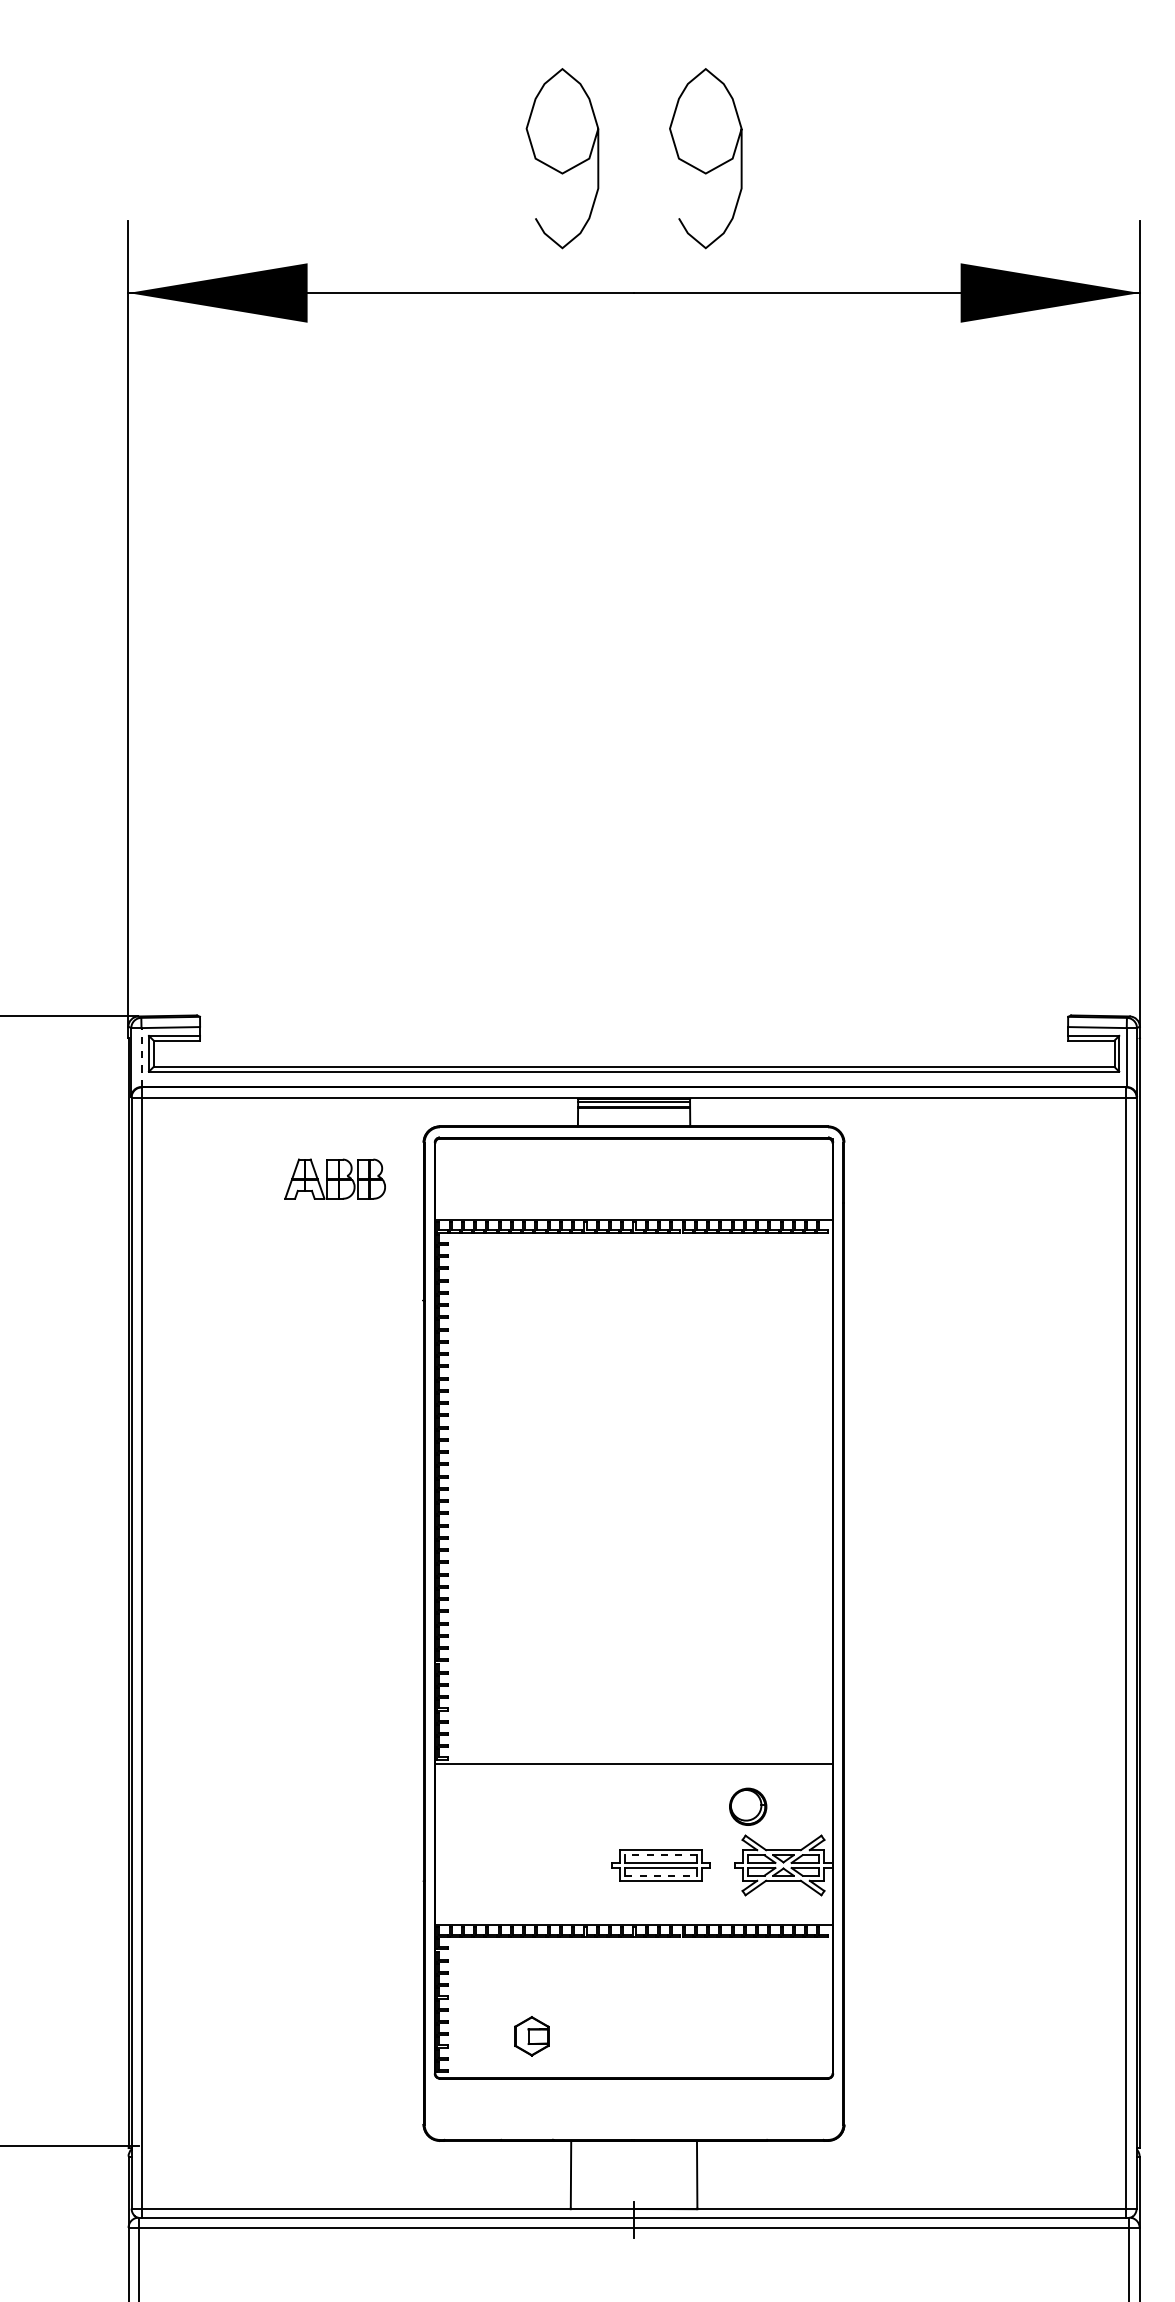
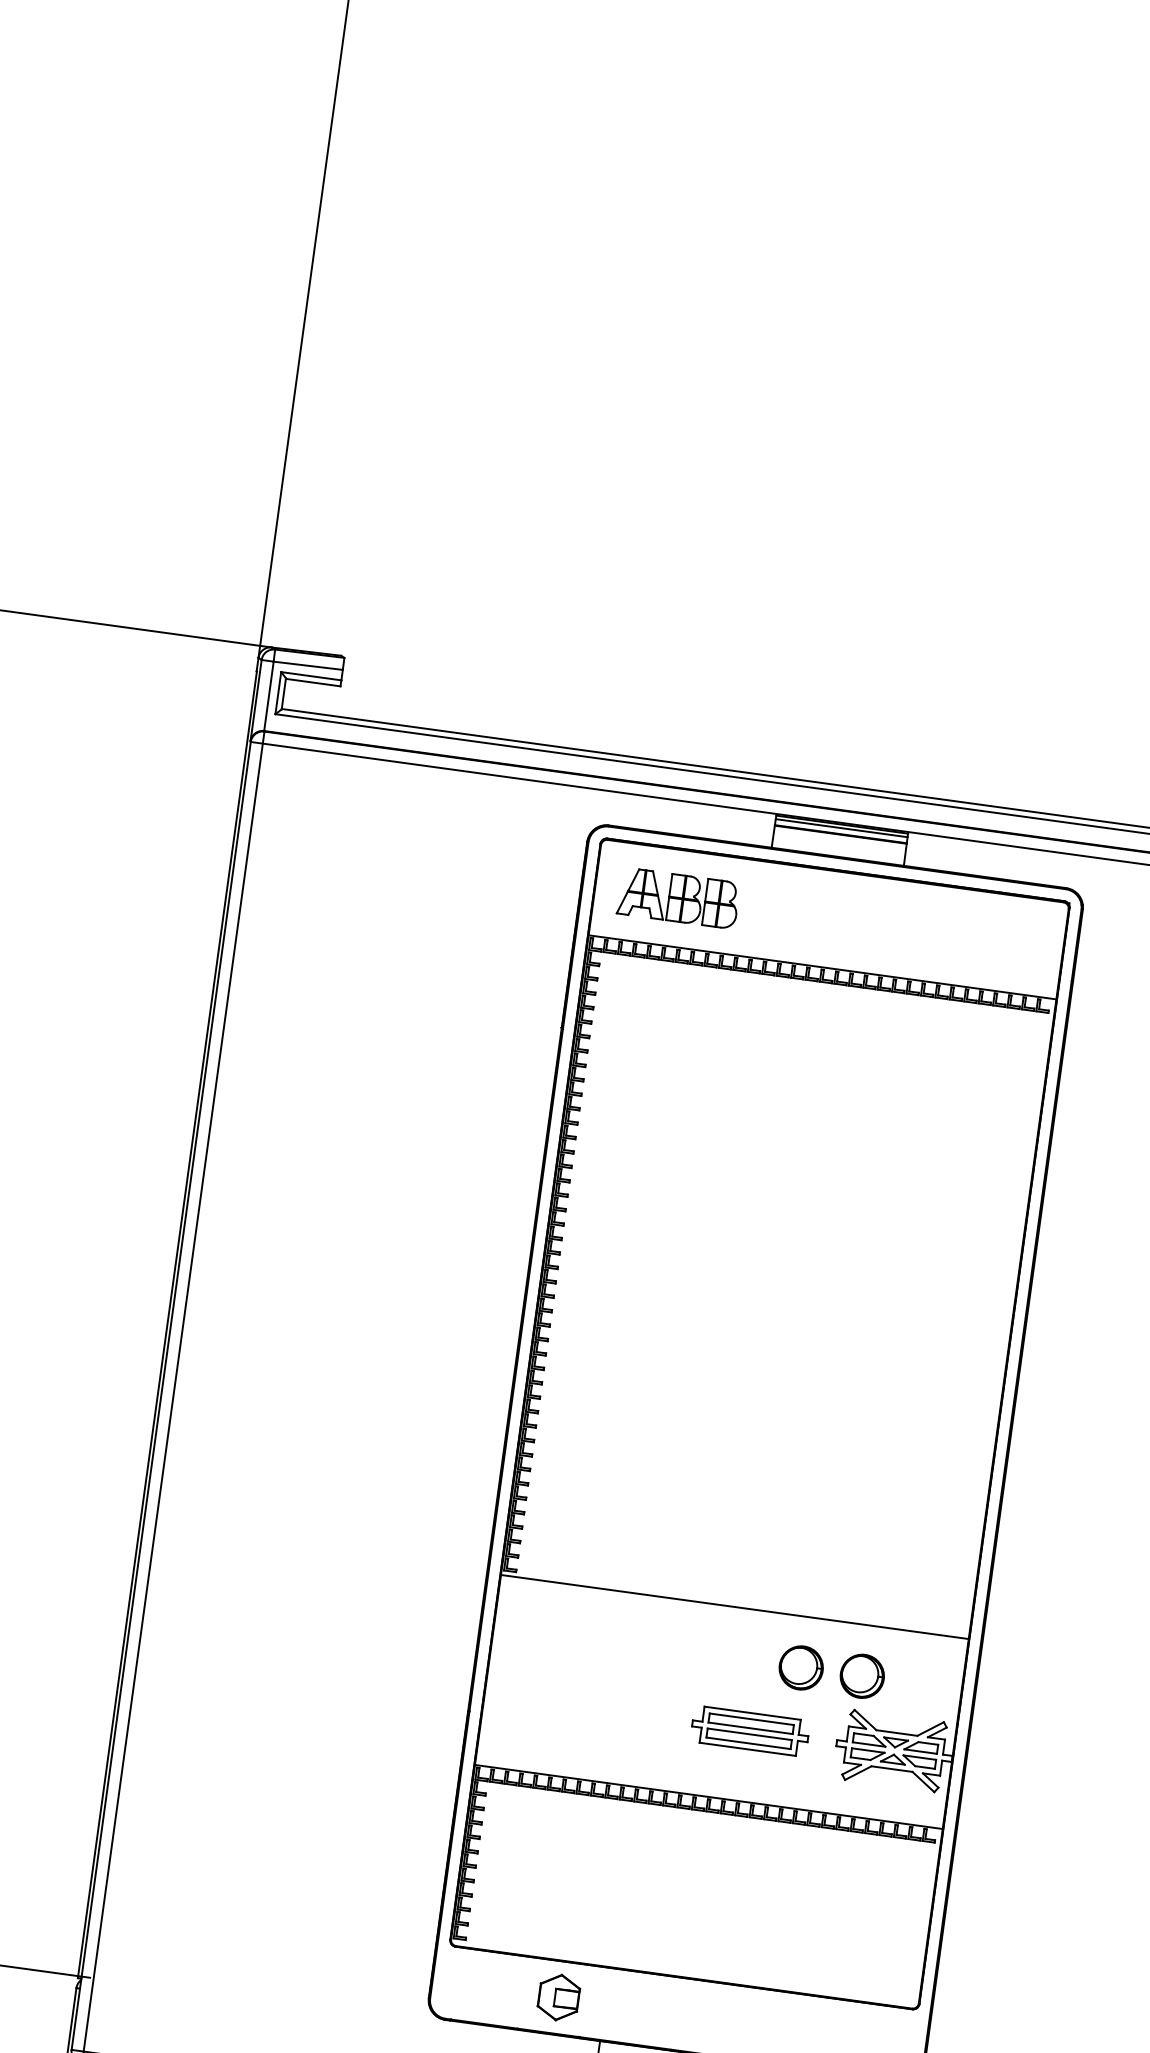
line: (141, 1057) -> (268, 696), dashed -> solid
part: (334, 1178) -> (677, 897), moved
part: (696, 1806) -> (801, 1667), added
line: (660, 1855) -> (751, 1719), dashed -> solid
line: (660, 1875) -> (748, 1743), dashed -> solid
part: (531, 2036) -> (558, 1997), moved

